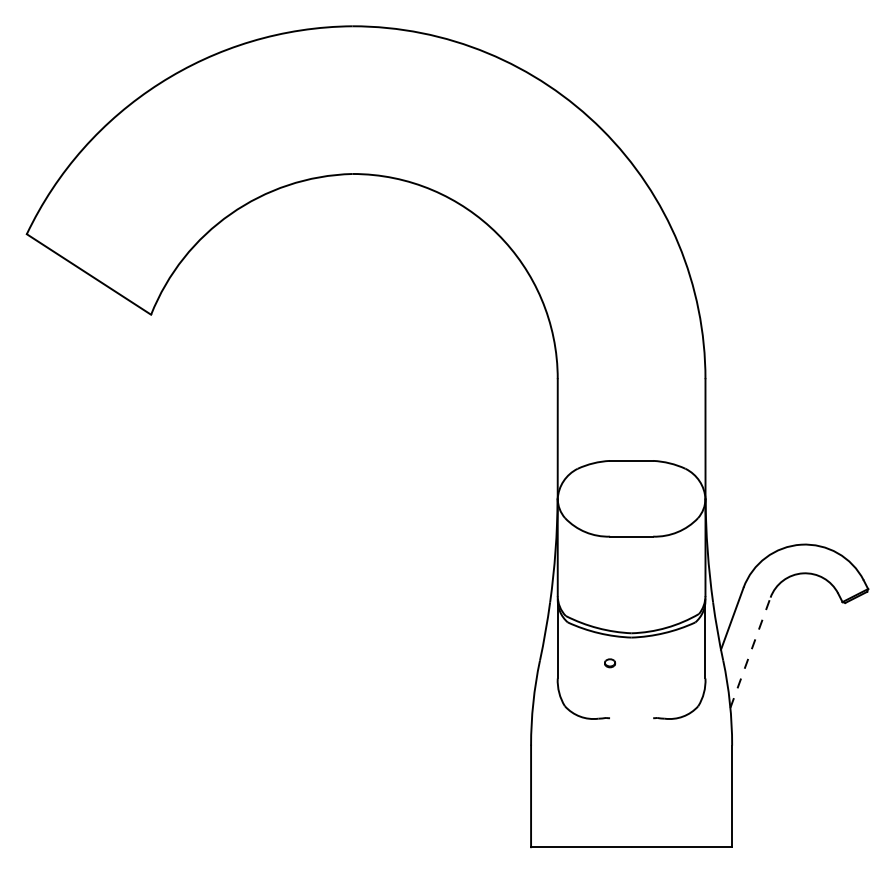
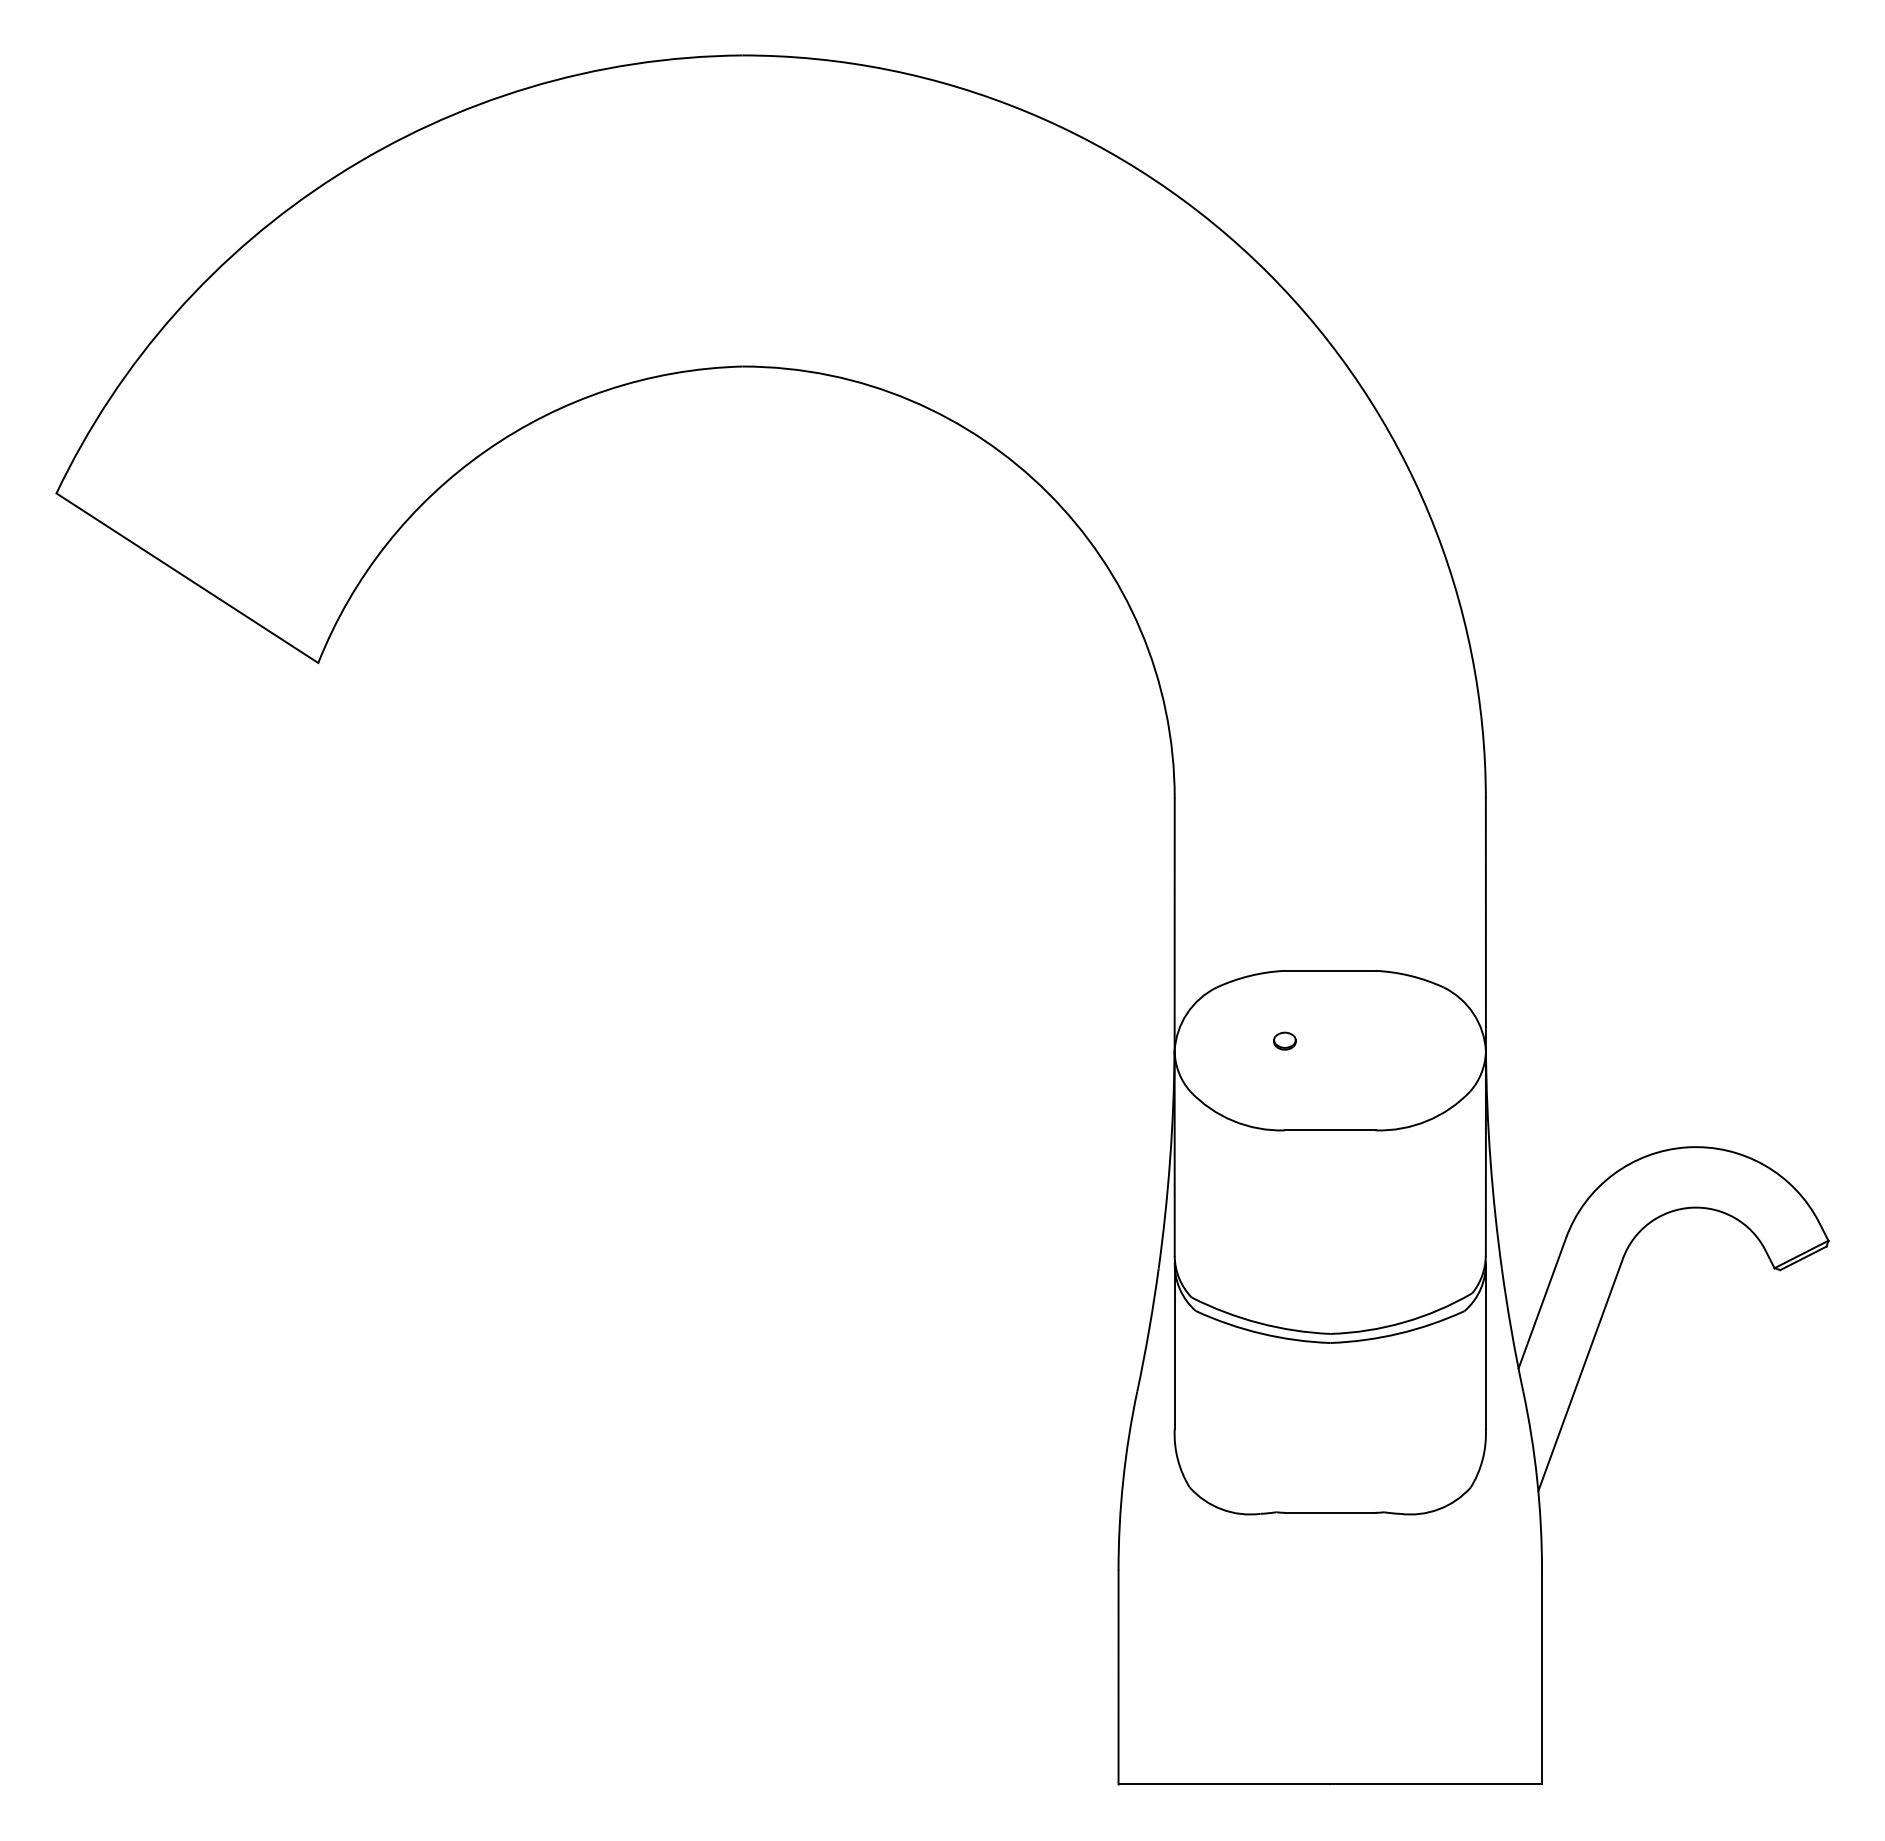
line: (750, 652) -> (1580, 1374), dashed -> solid
part: (610, 663) -> (1285, 1041), moved
line: (631, 718) -> (1330, 1513), added

